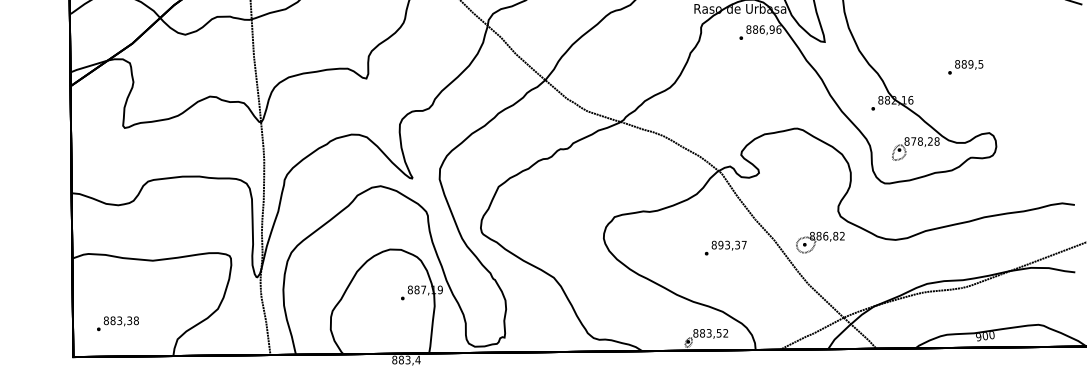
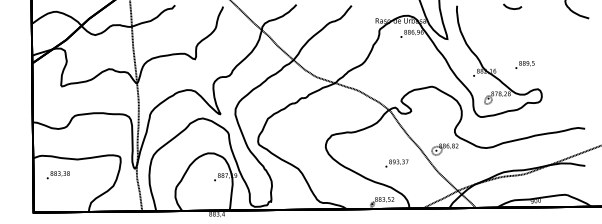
text: (964, 66) -> (524, 64), moved
text: (724, 247) -> (396, 163), moved
text: (116, 324) -> (57, 175), moved

